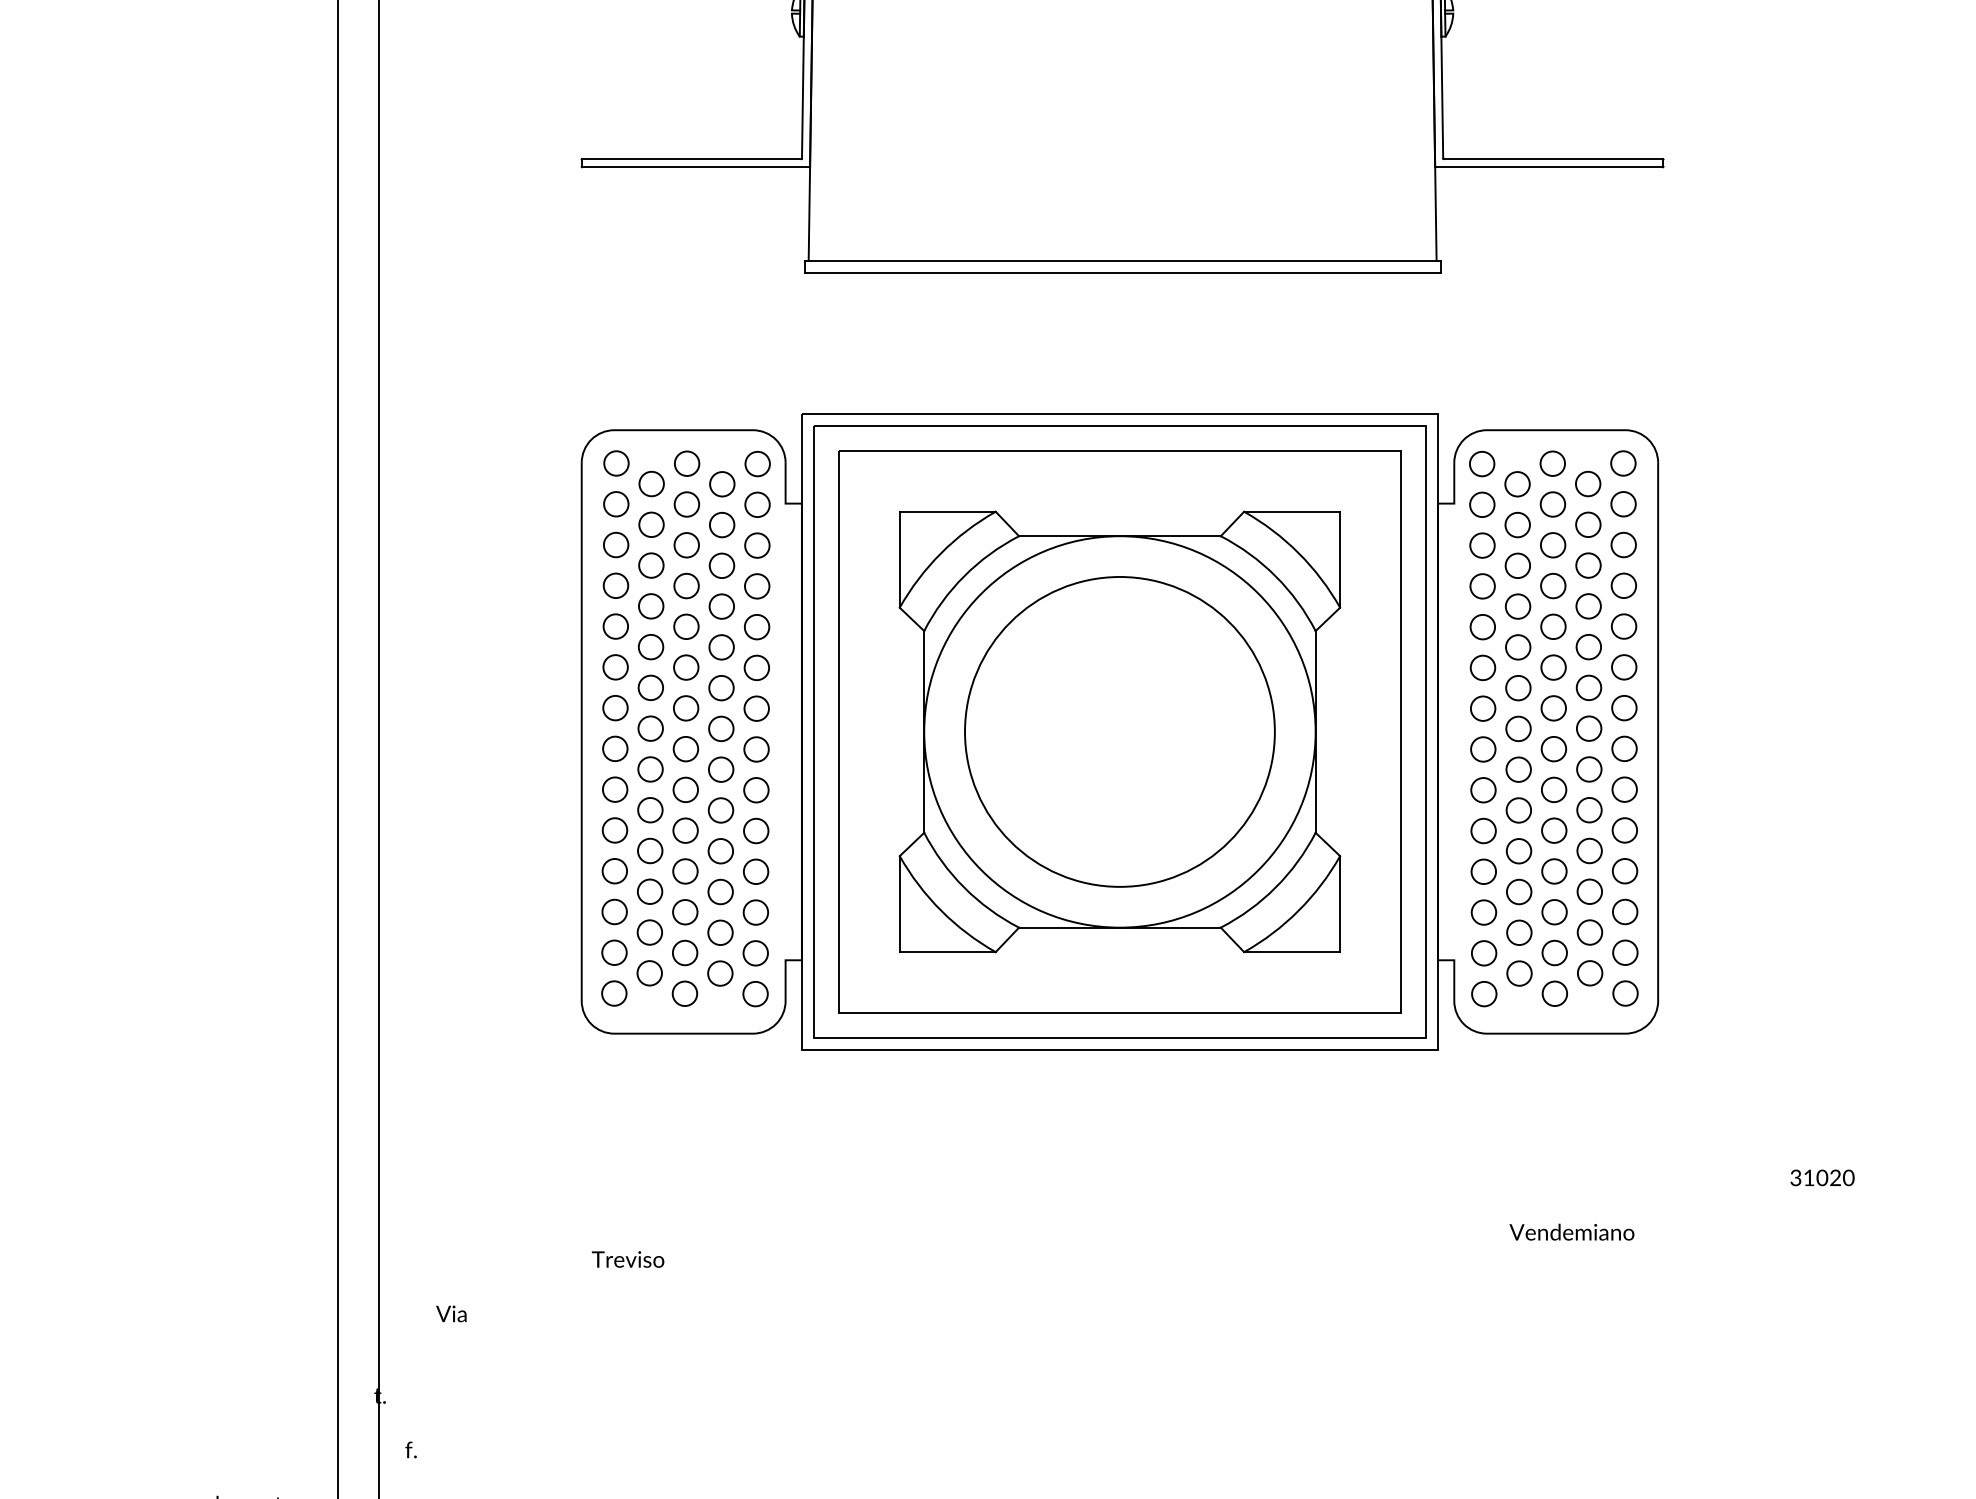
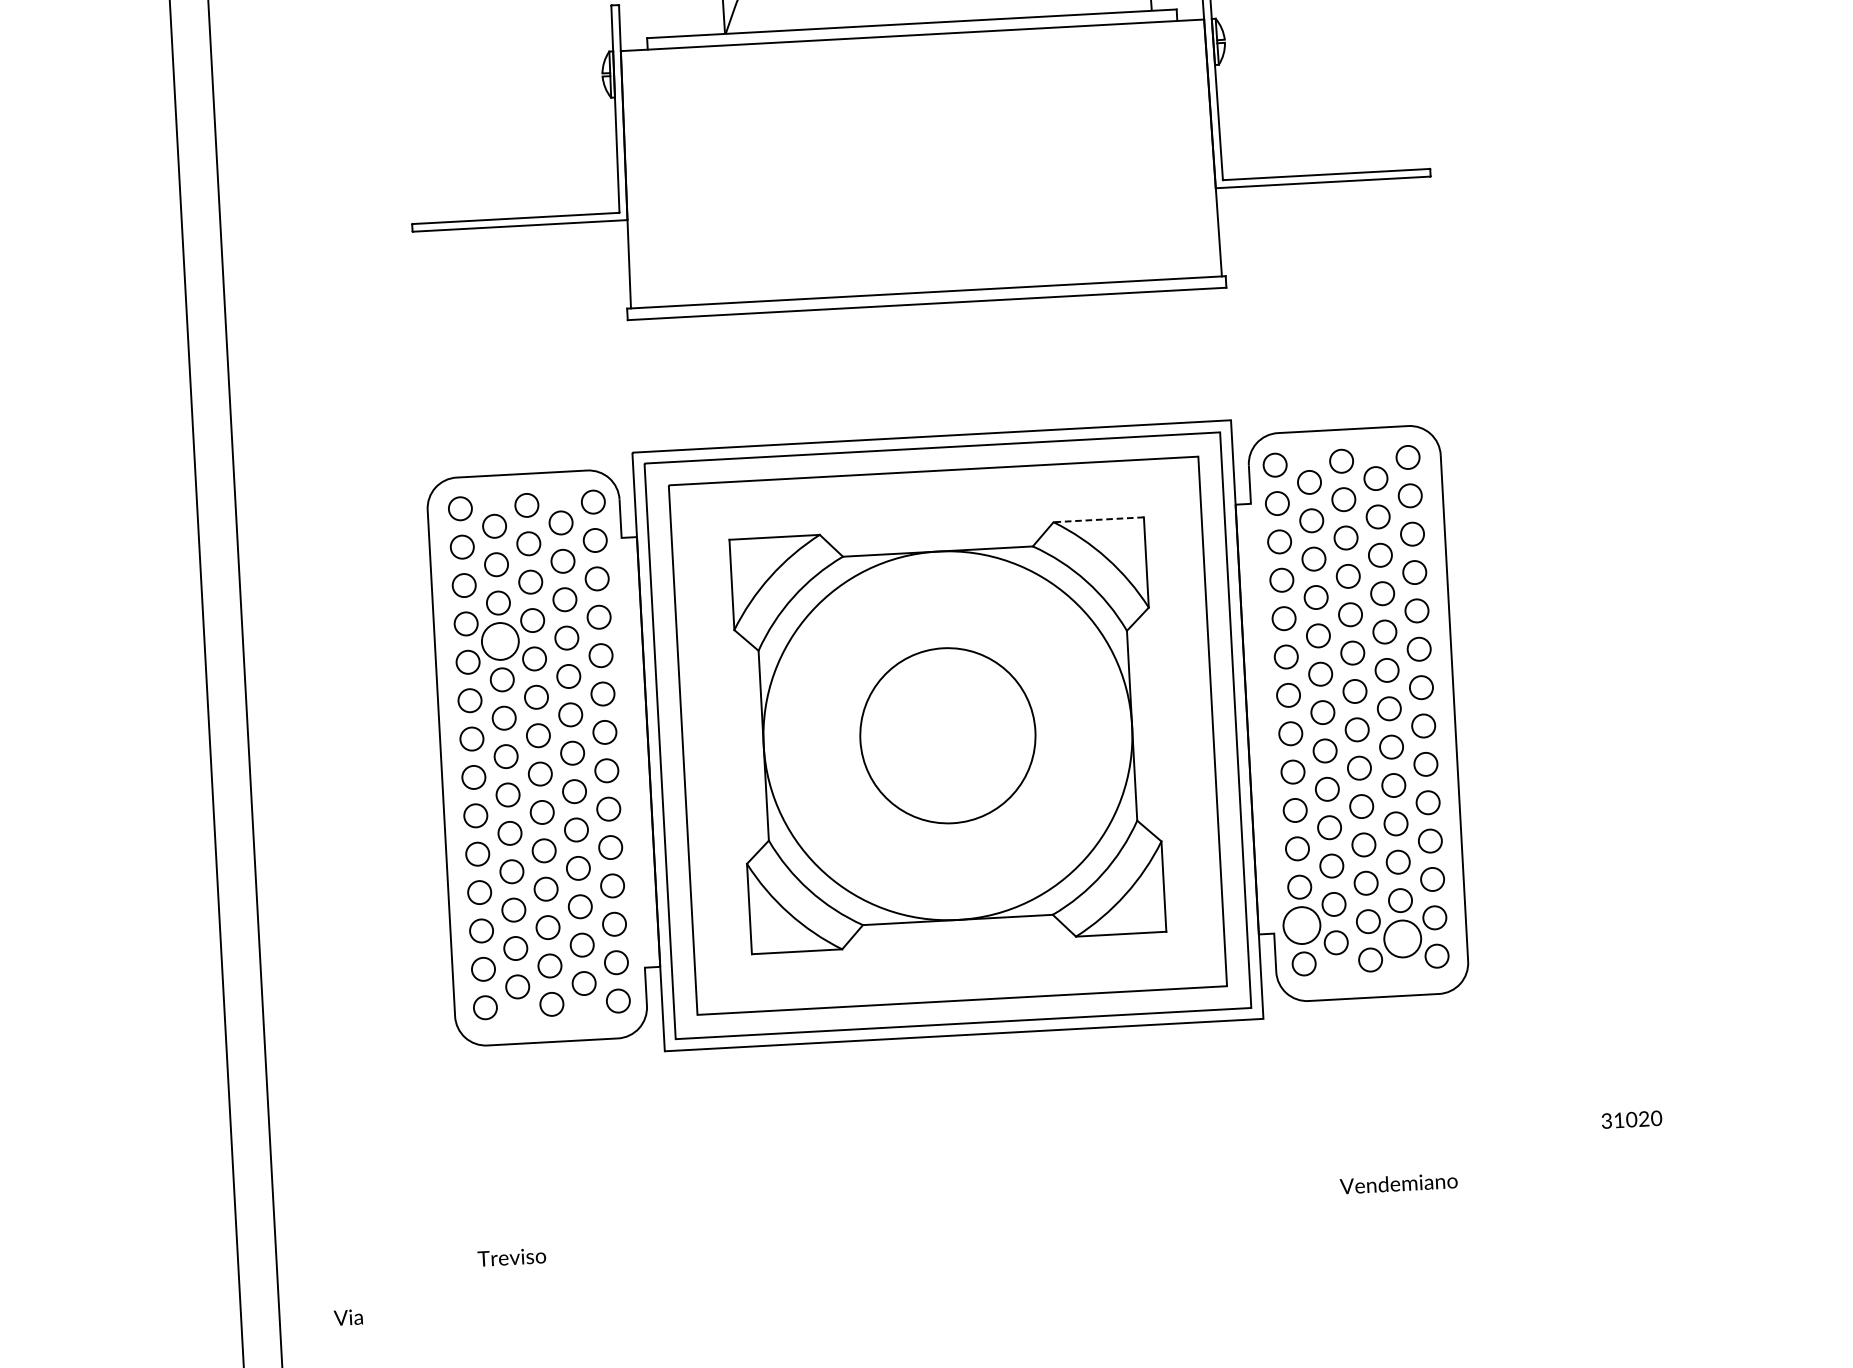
line: (1292, 511) -> (1099, 519), solid -> dashed
circle: (650, 606) -> (499, 641), size x1.6
circle: (1119, 731) -> (947, 735), size x0.6
circle: (1483, 953) -> (1301, 925), size x1.6
circle: (1589, 973) -> (1402, 939), size x1.6

